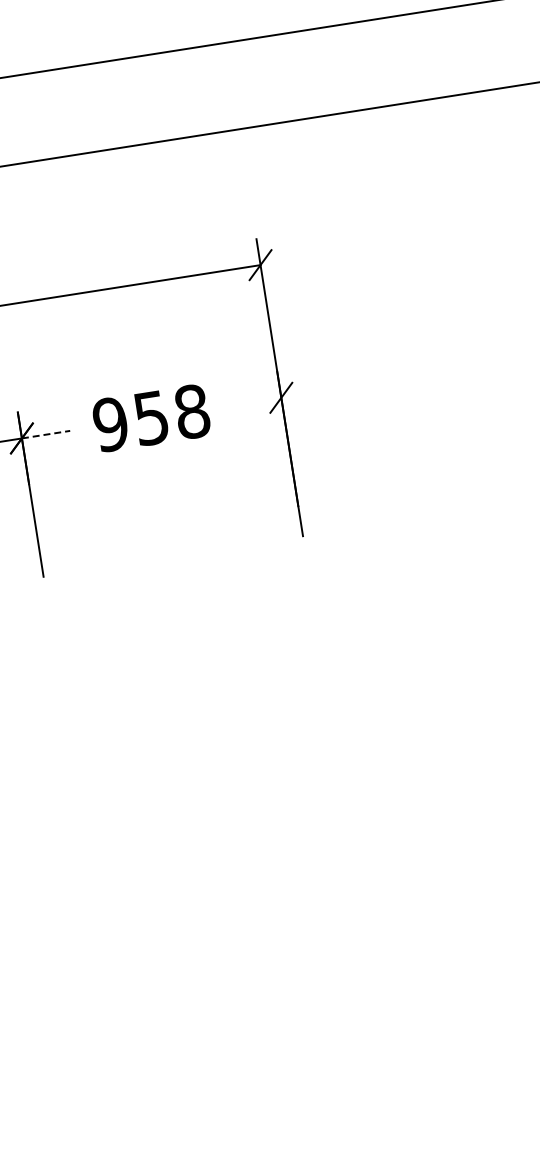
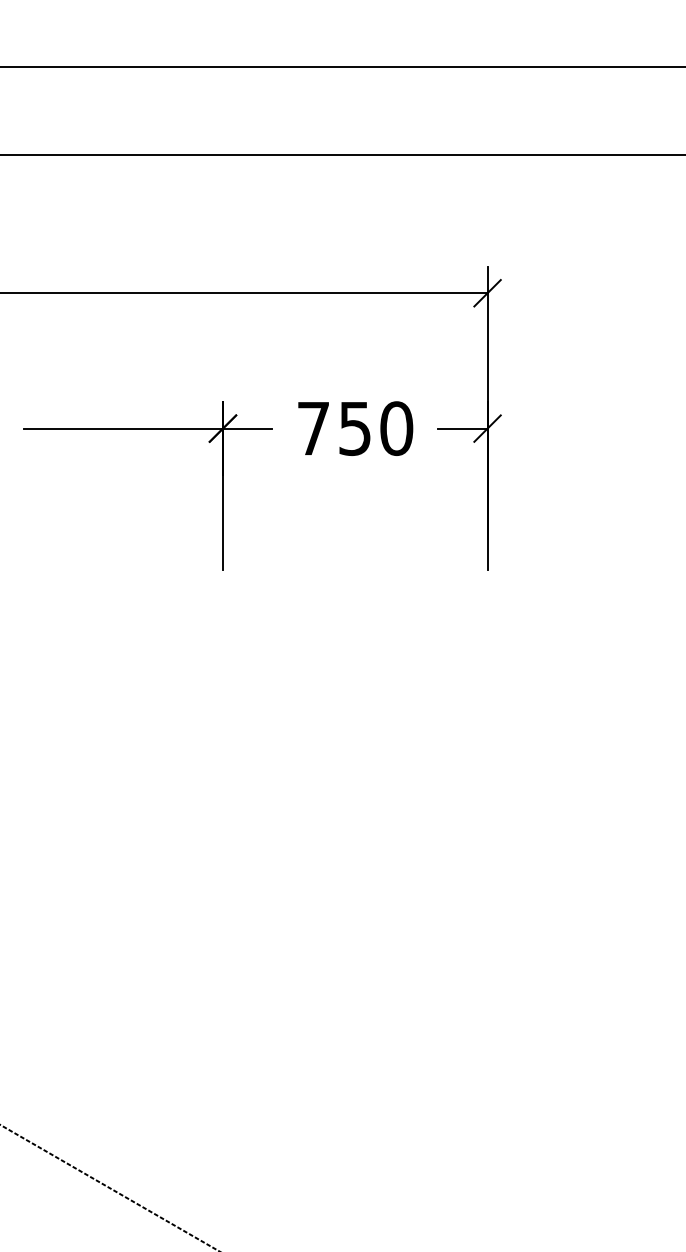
line: (256, 401) -> (462, 428), added
text: (151, 417) -> (355, 428), 958 -> 750
line: (45, 434) -> (247, 428), dashed -> solid

